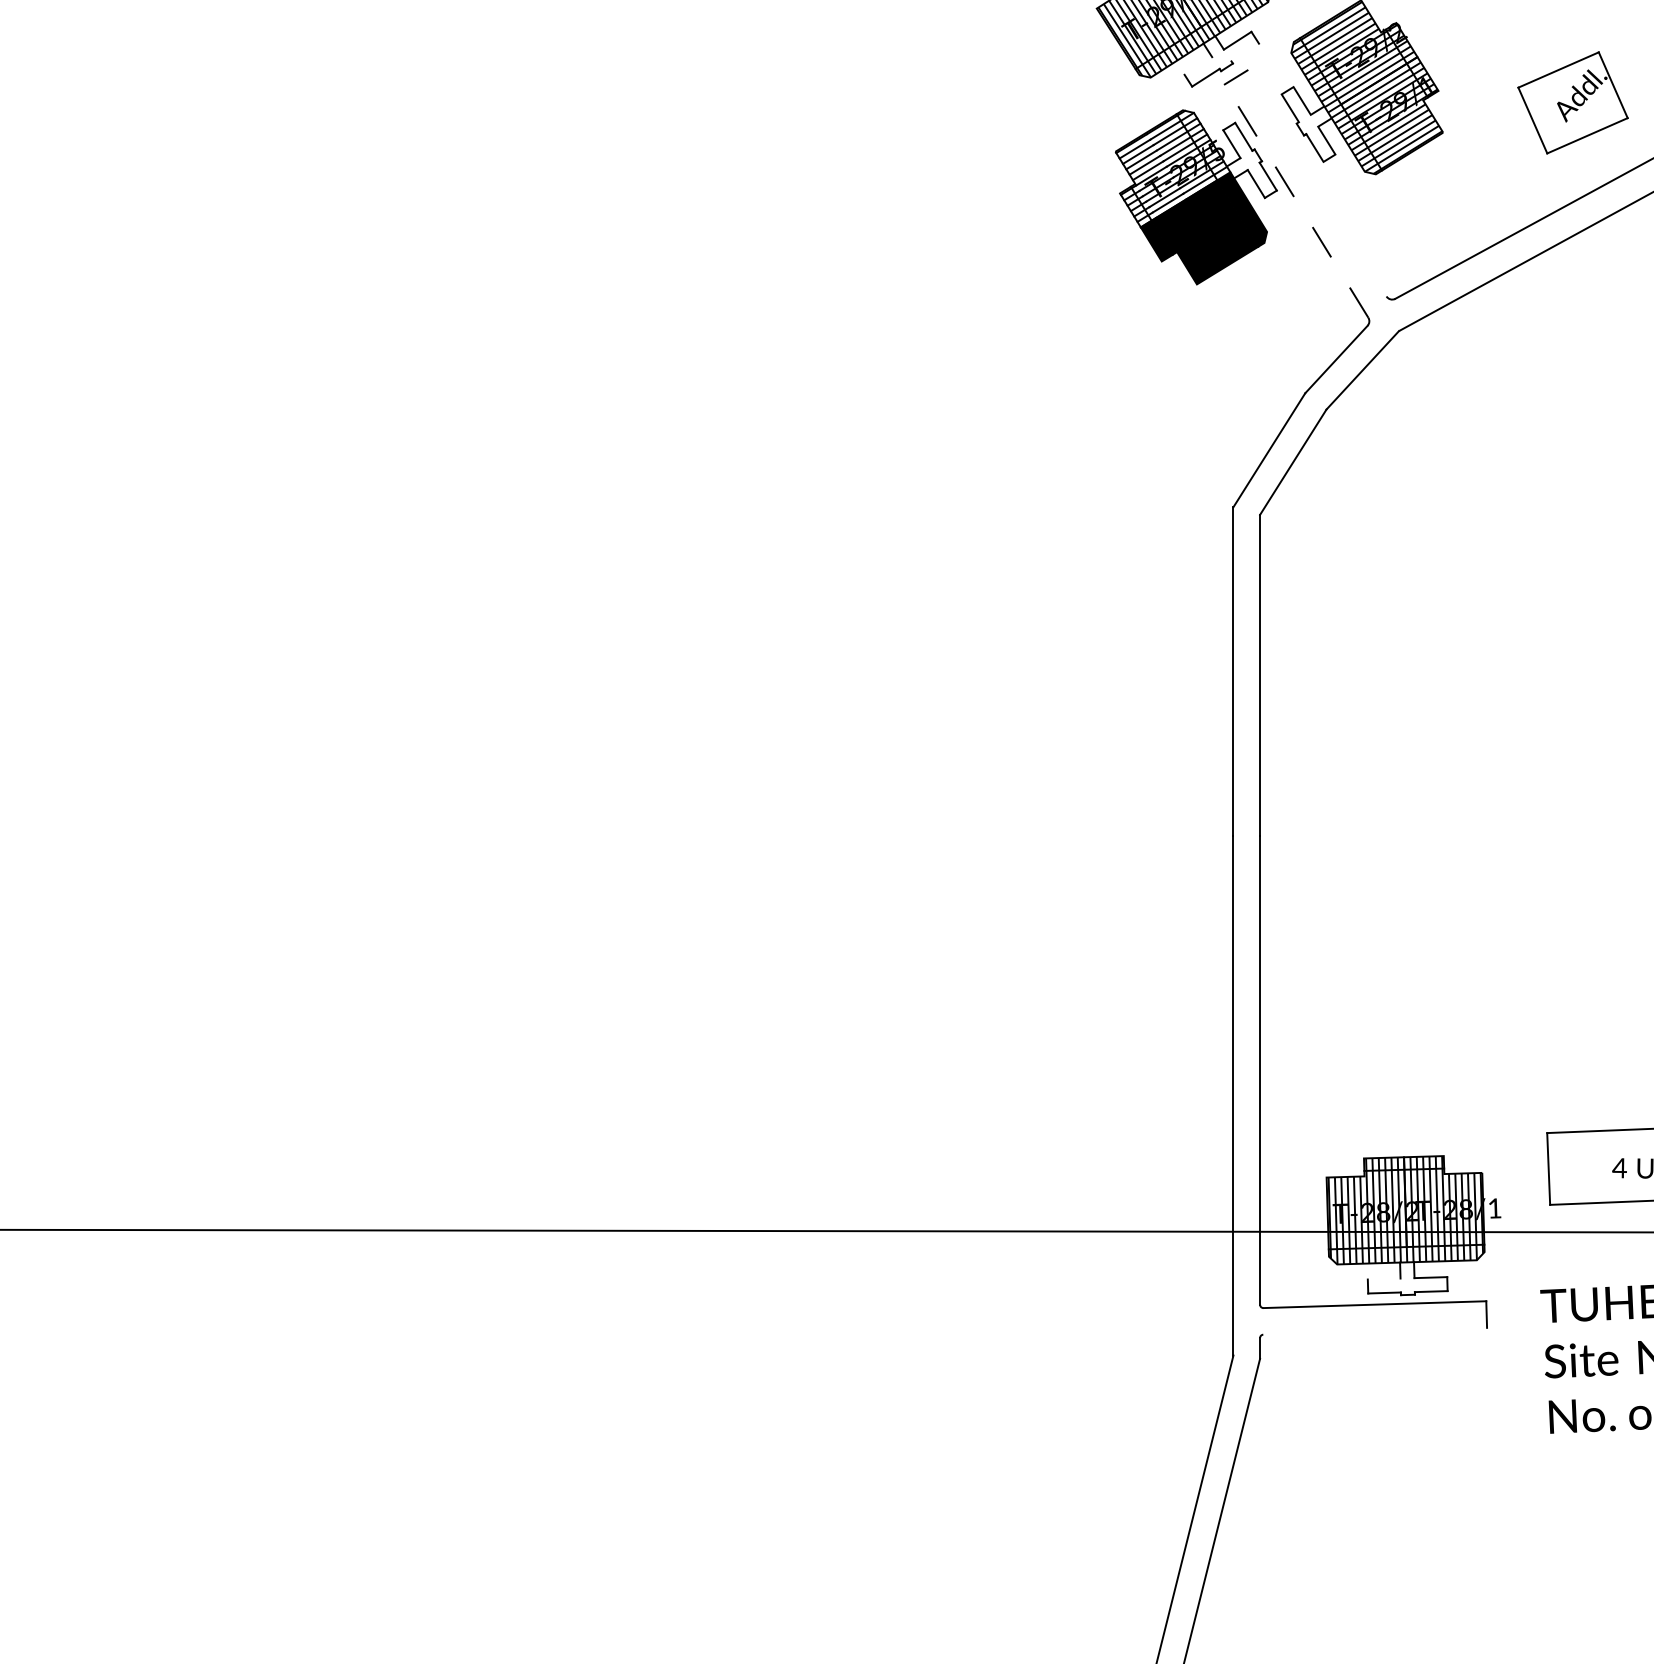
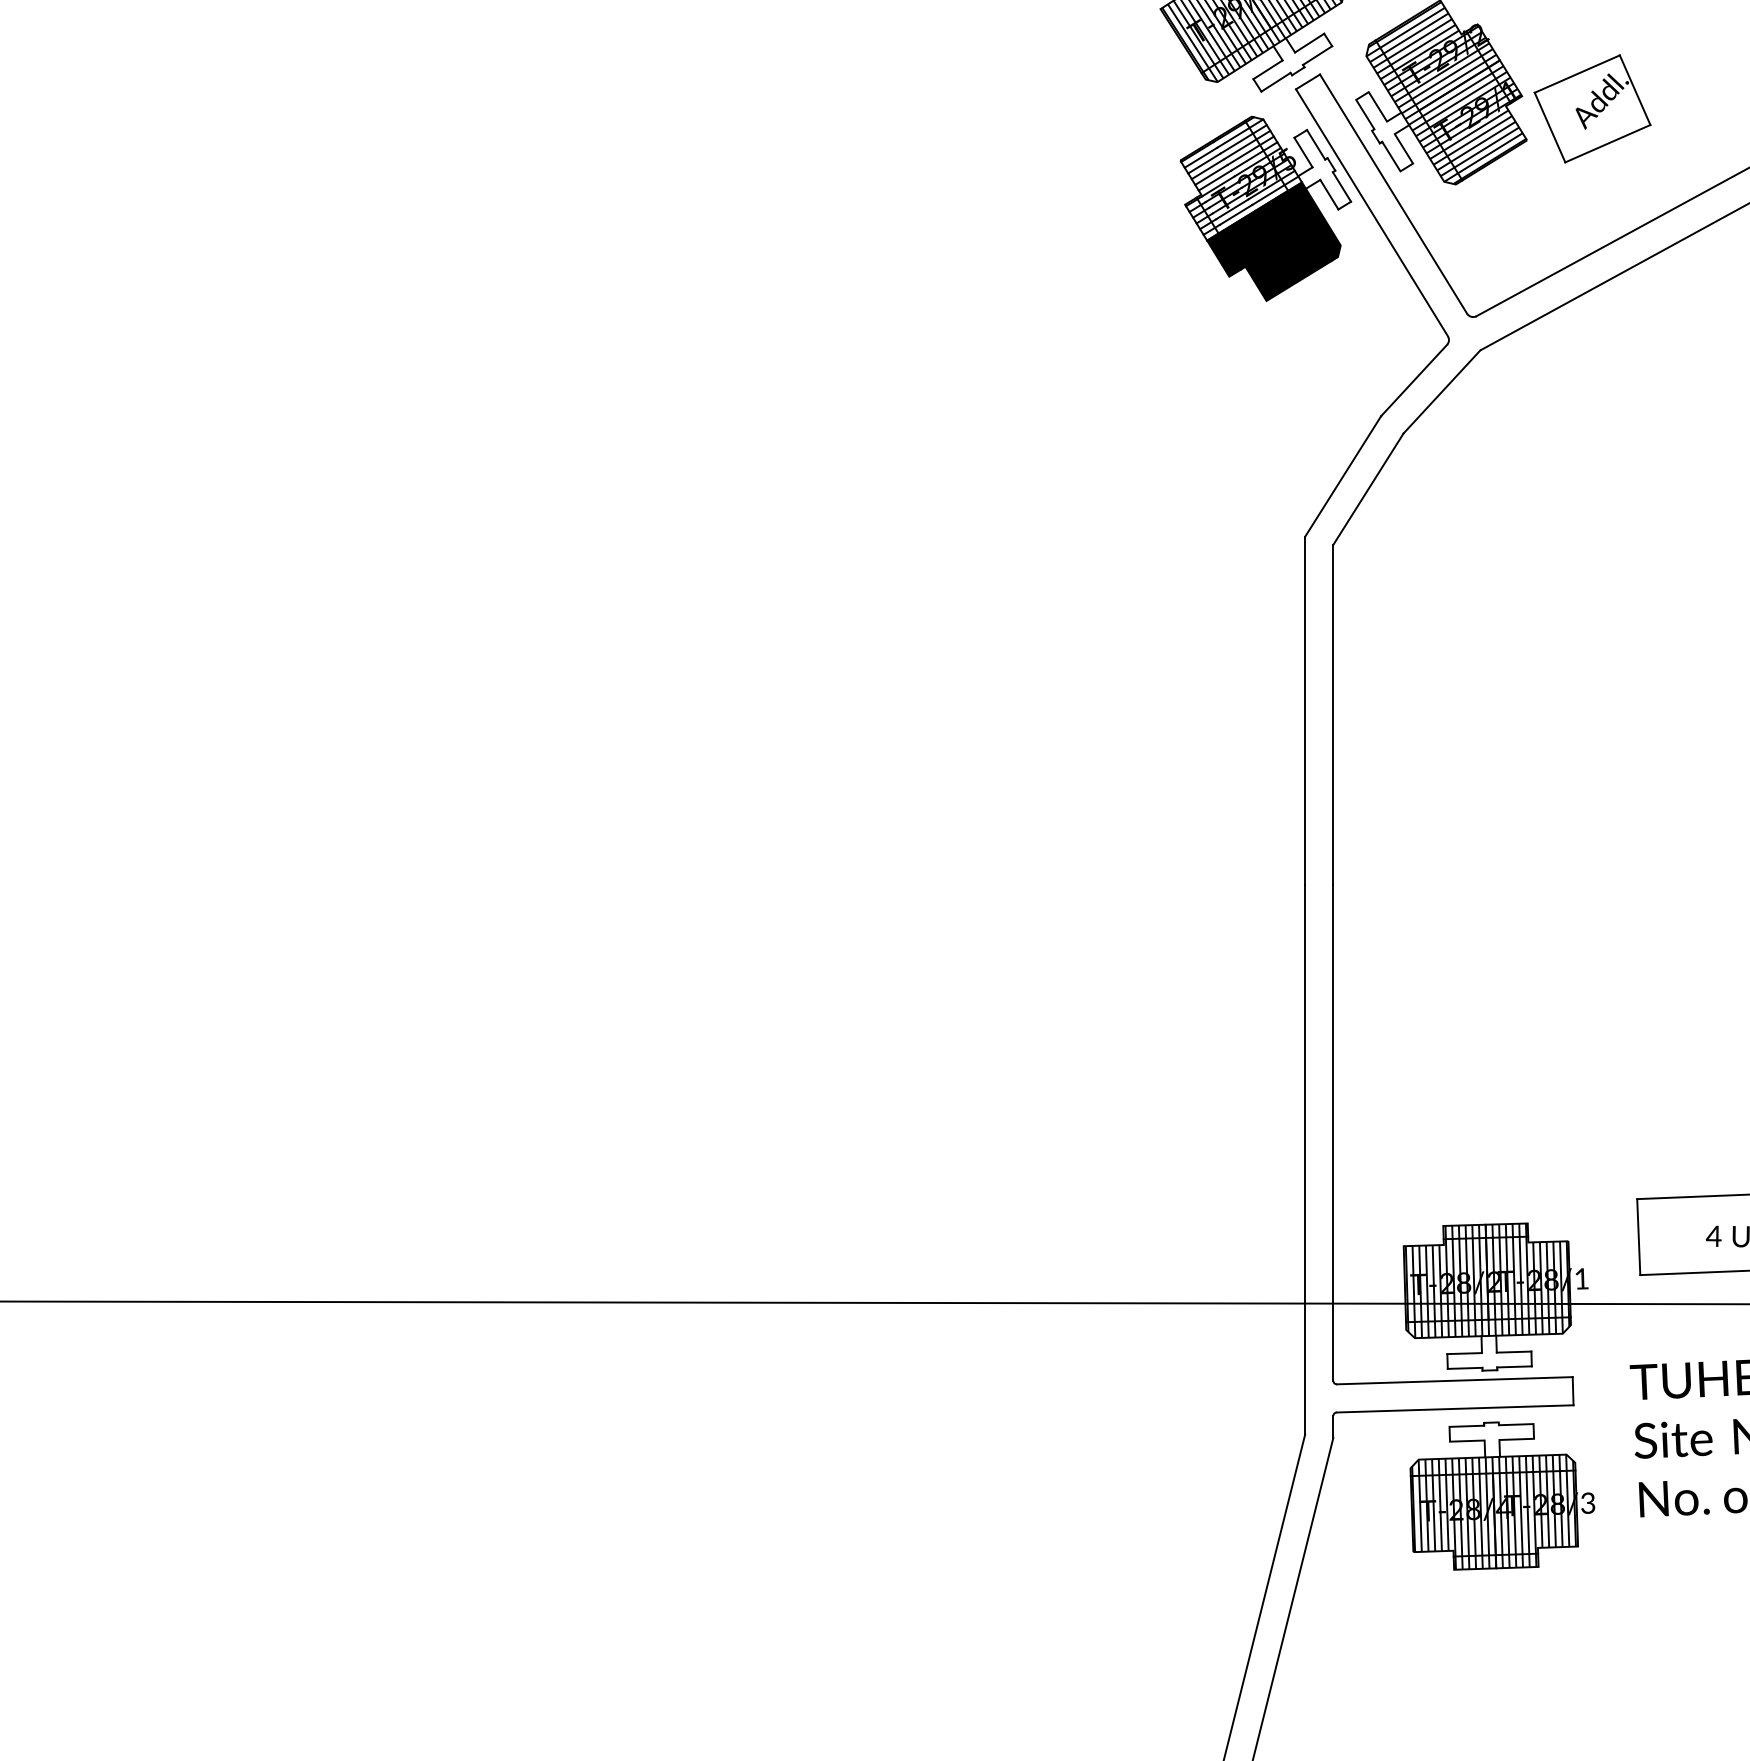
line: (1245, 52) -> (1317, 55), added
line: (1198, 65) -> (1268, 69), added
part: (1572, 102) -> (1591, 108), moved
line: (1316, 183) -> (1393, 194), added
line: (1296, 200) -> (1371, 212), dashed -> solid
line: (1383, 1278) -> (1463, 1353), added
line: (1375, 1330) -> (1455, 1408), added
part: (1419, 1413) -> (1502, 1495), added

